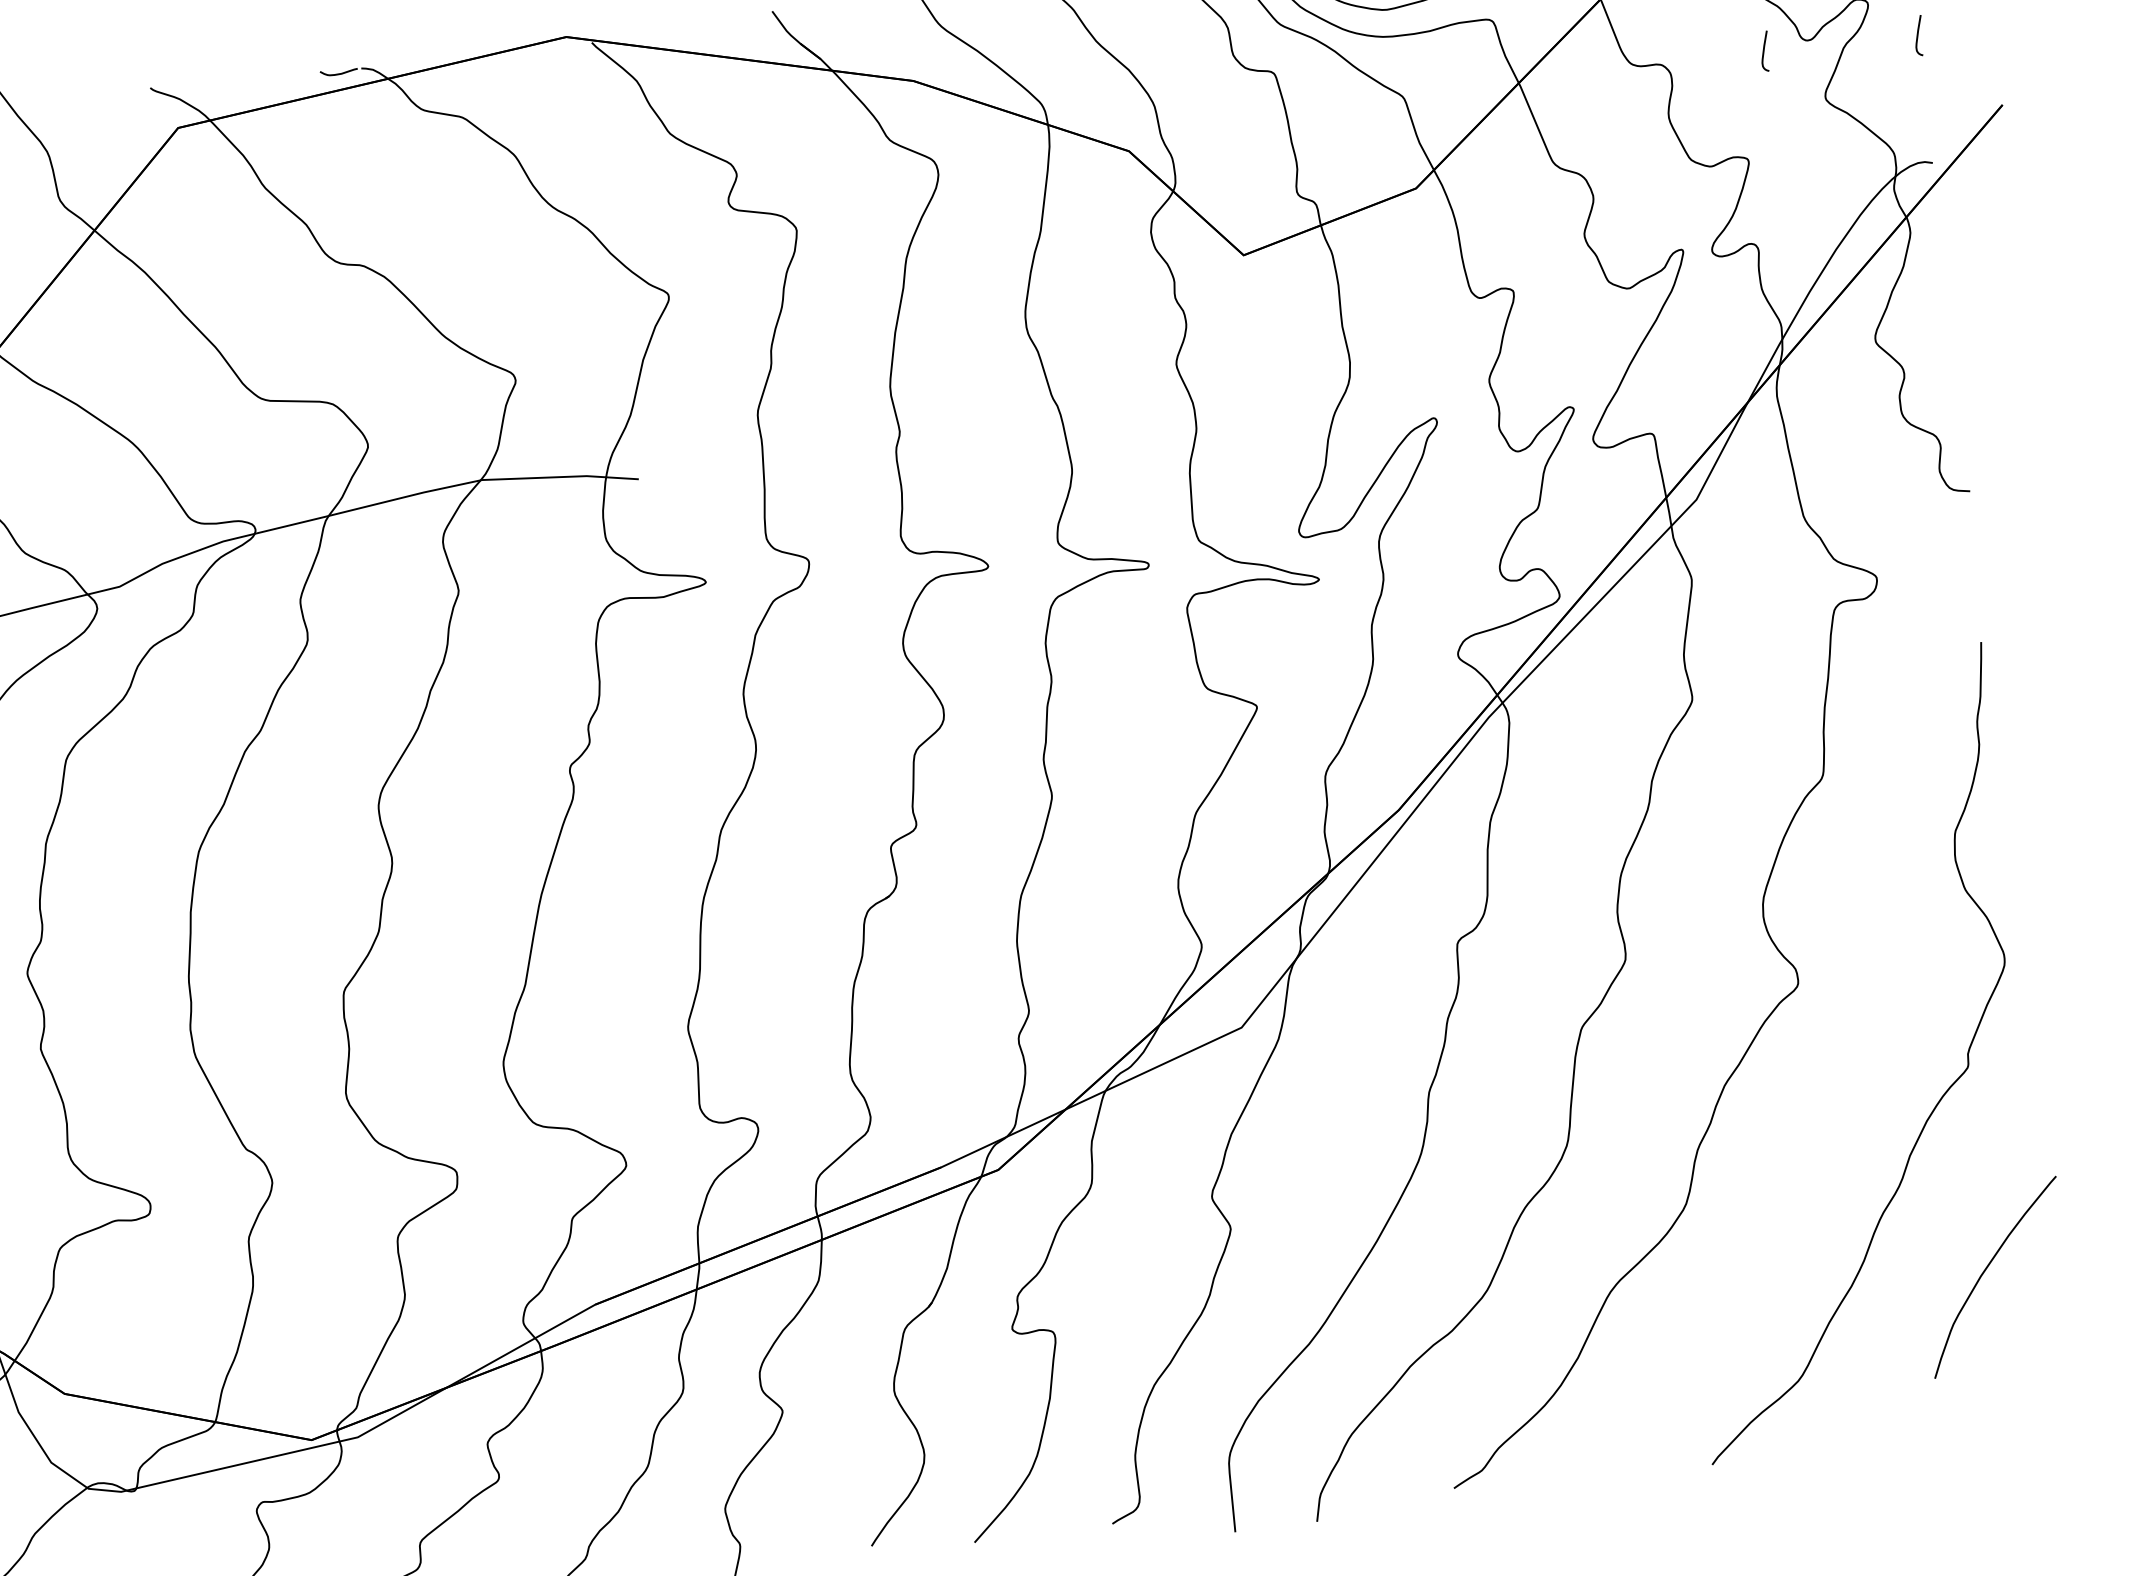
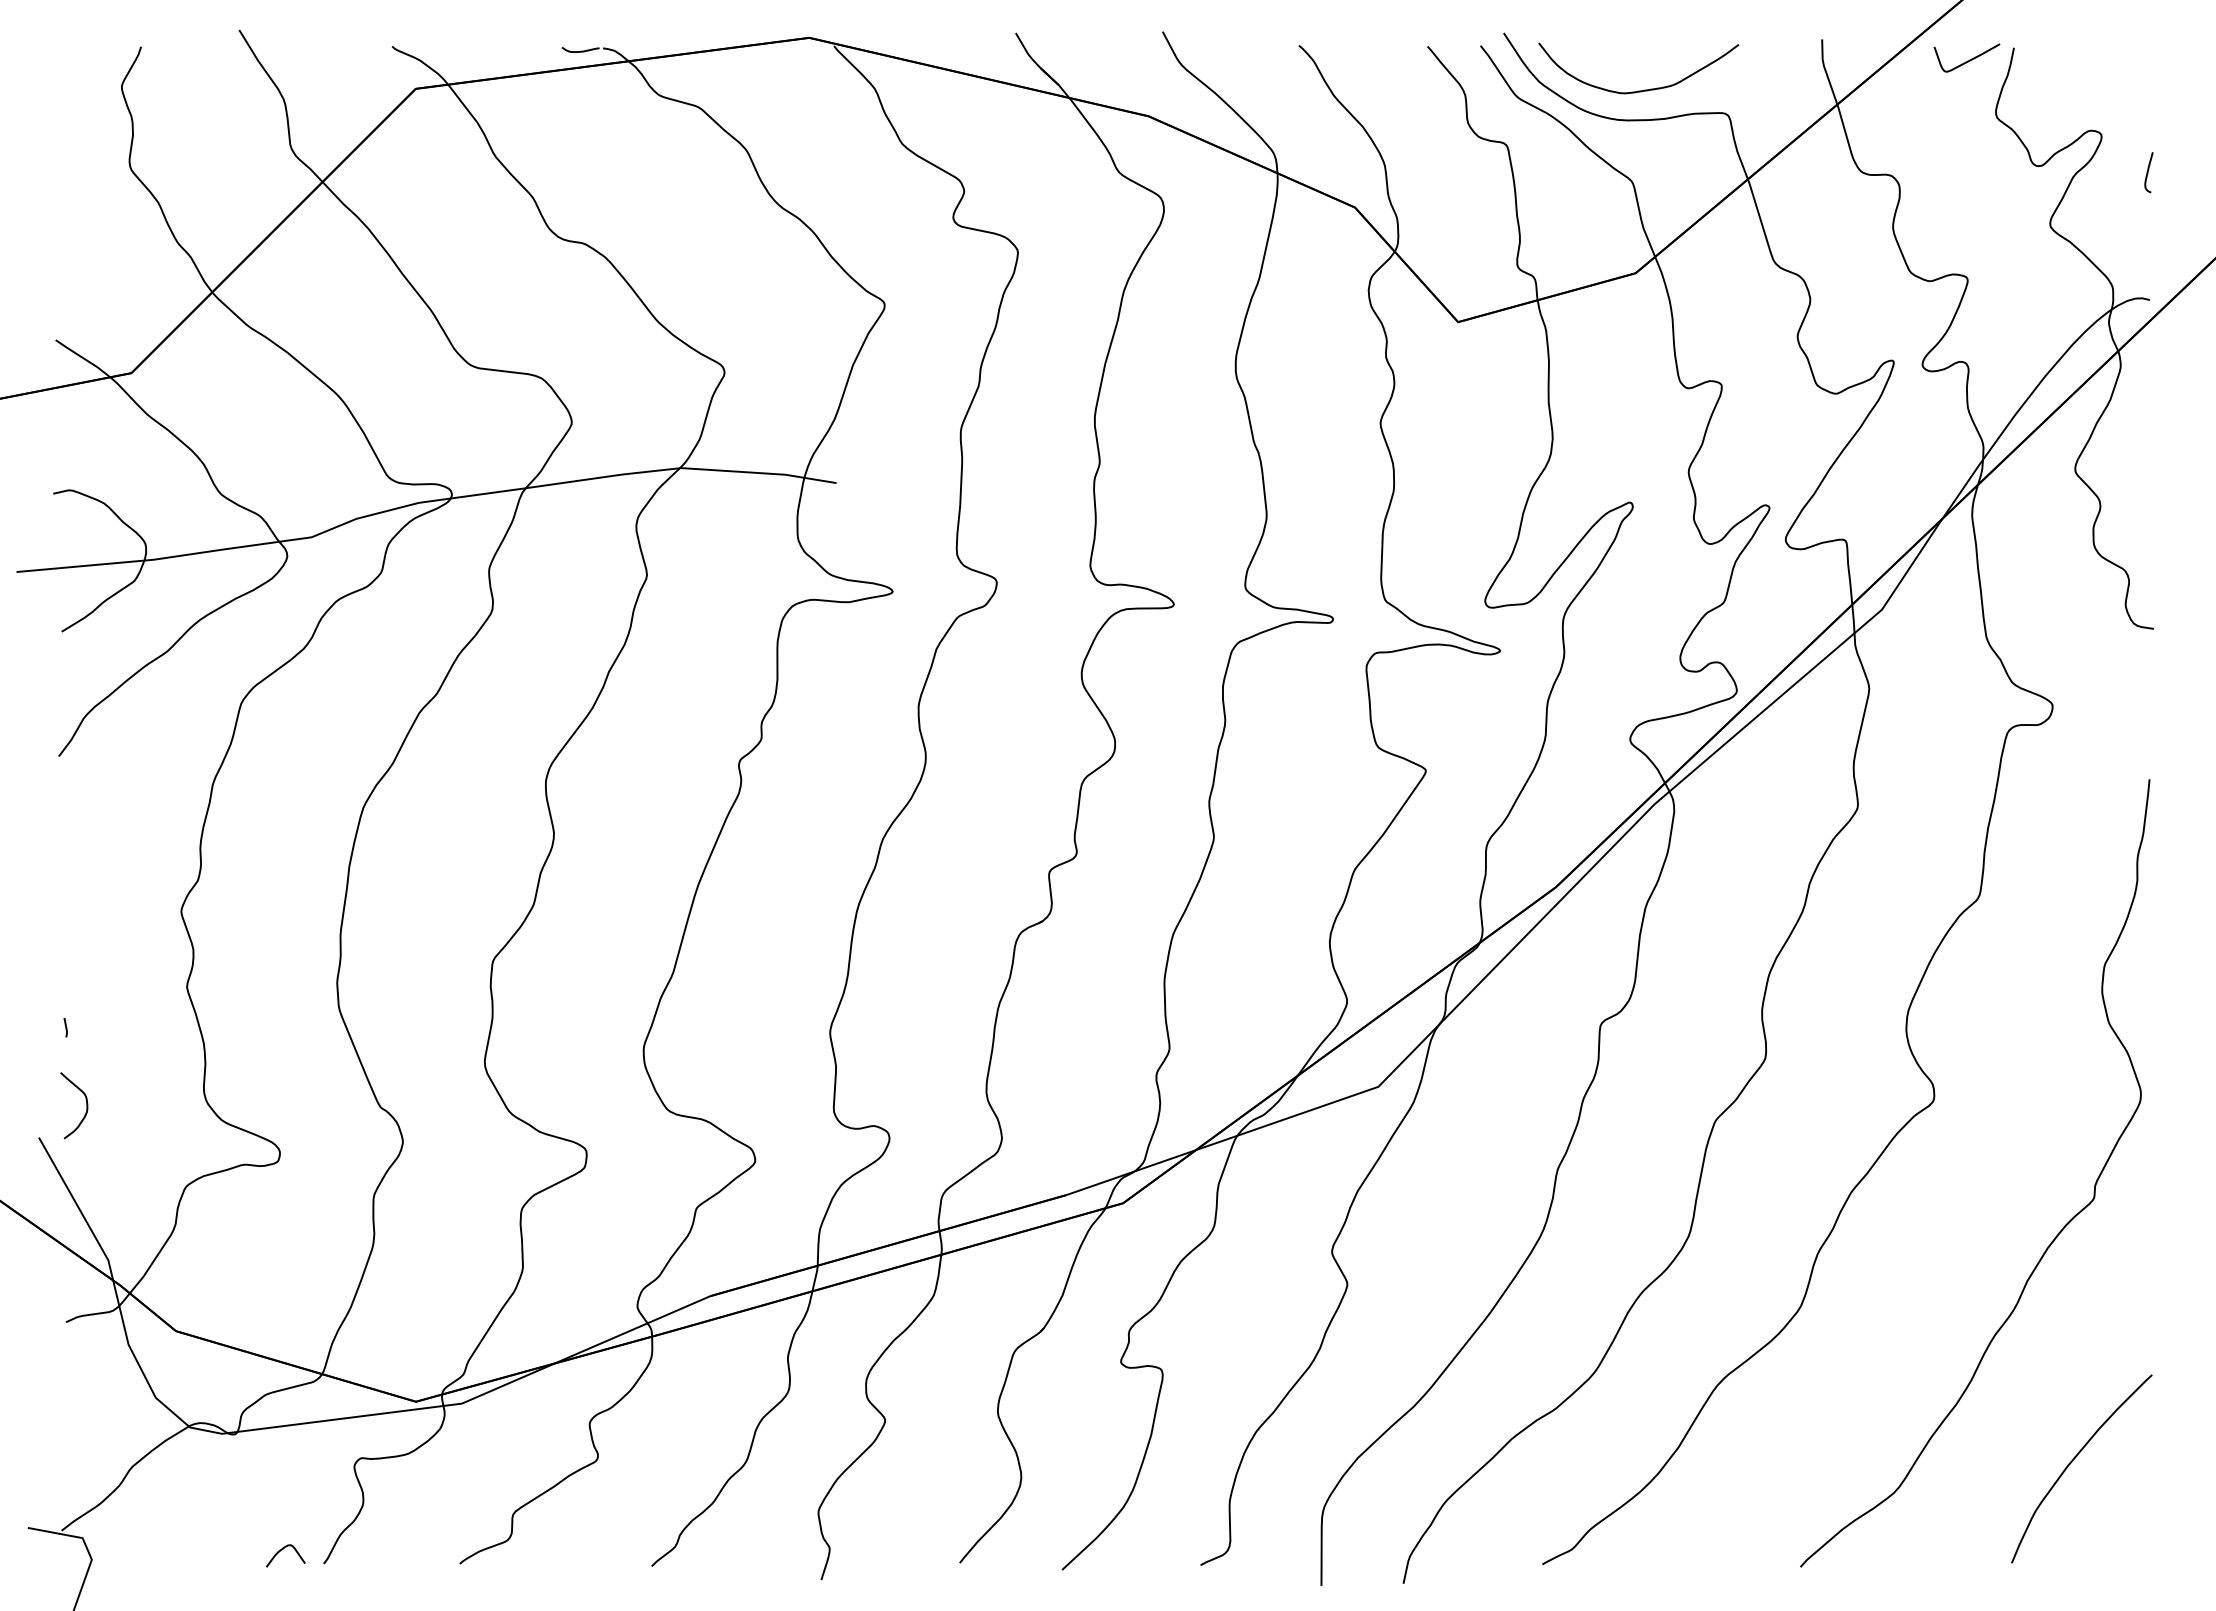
curve: (1764, 51) -> (1994, 172), removed
curve: (1985, 1271) -> (2072, 1462), moved

